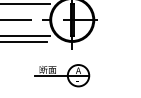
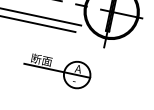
part: (62, 75) -> (57, 70), moved

